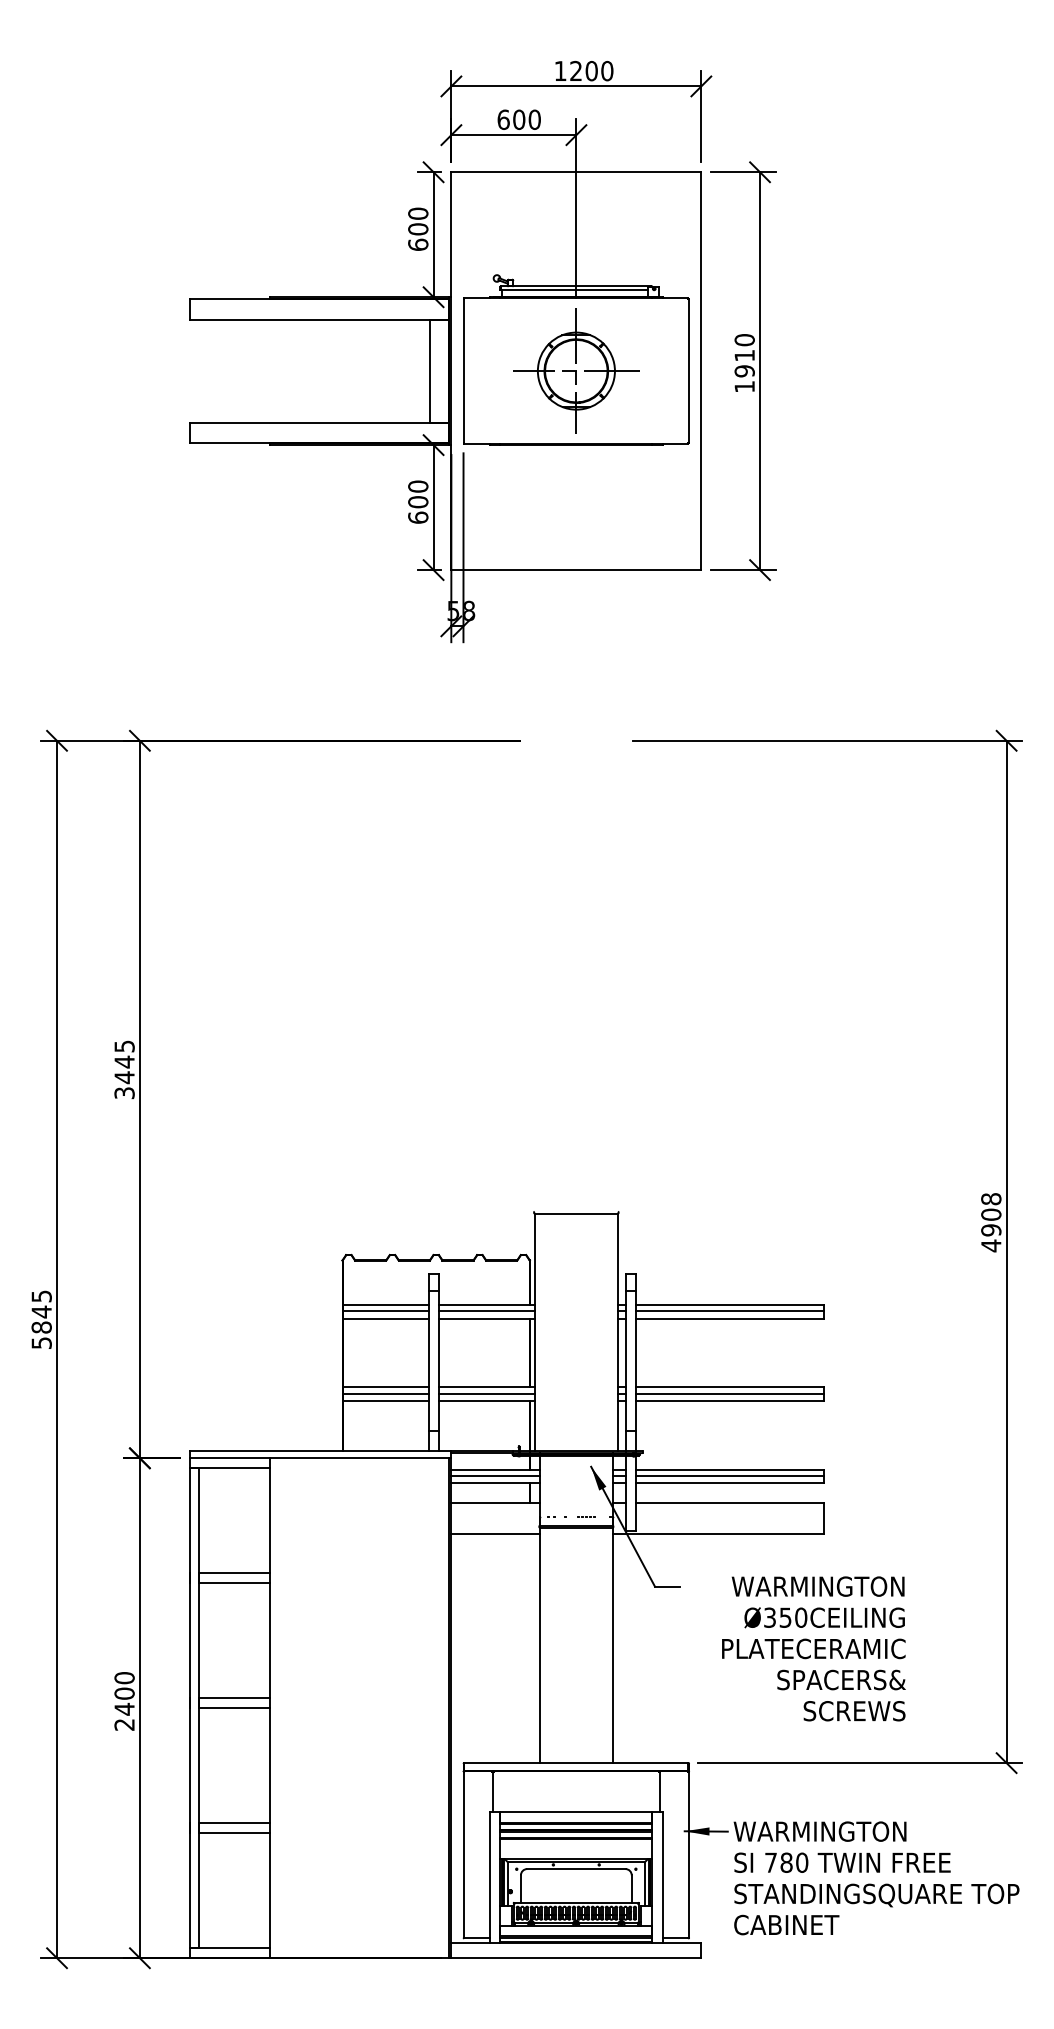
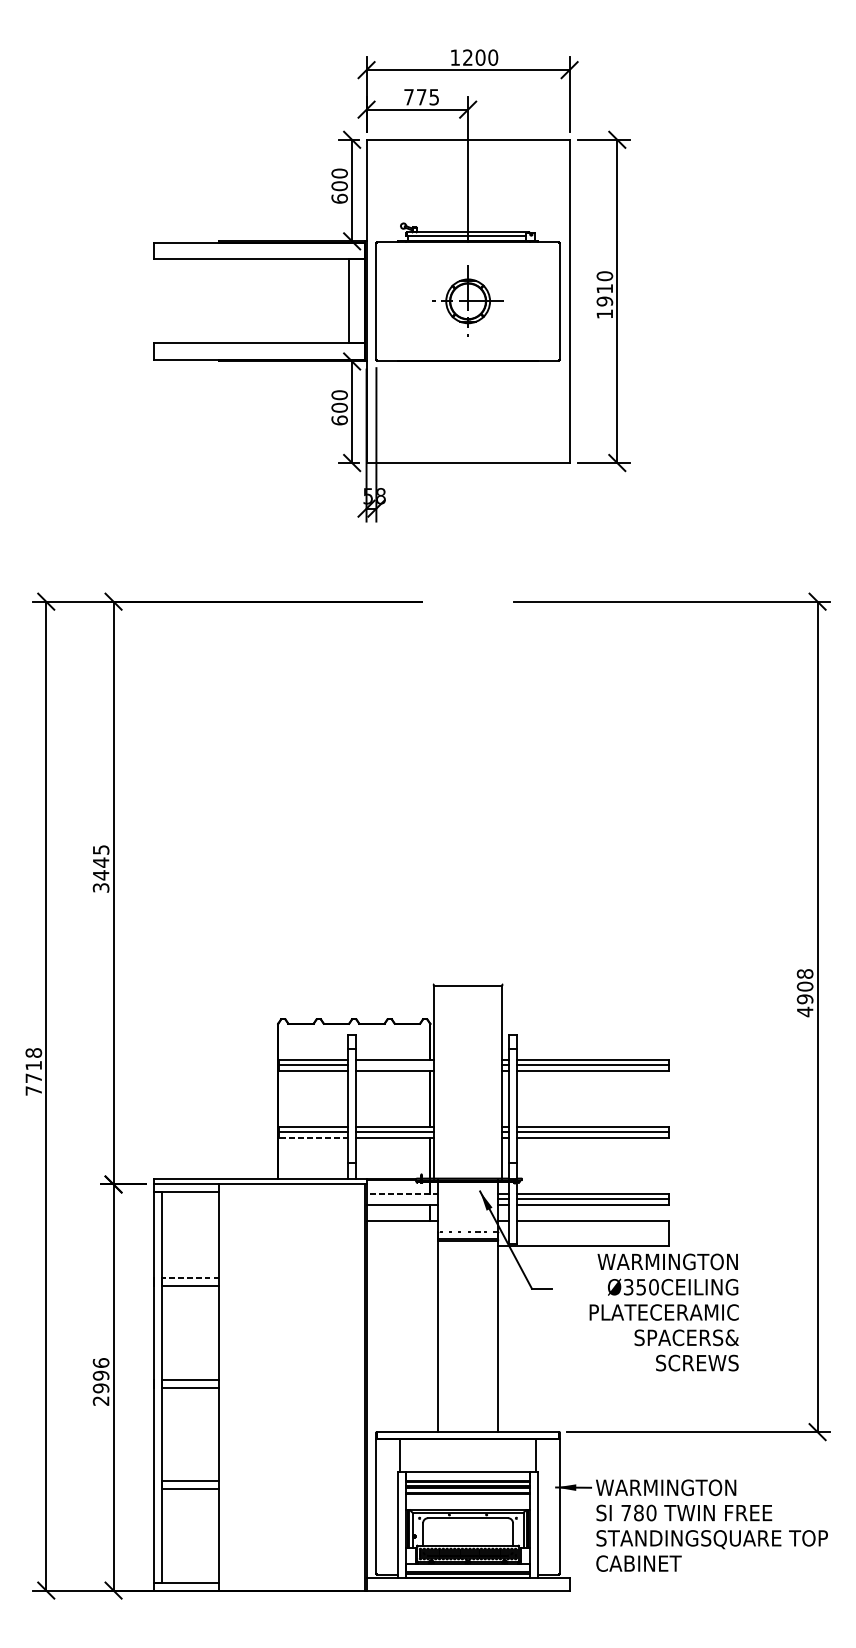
text: (518, 119) -> (421, 96), 600 -> 775
part: (576, 370) -> (468, 300), size x0.7
line: (486, 1311) -> (395, 1065), removed
text: (41, 1319) -> (33, 1071), 5845 -> 7718
line: (386, 1400) -> (313, 1137), solid -> dashed
line: (495, 1469) -> (402, 1193), solid -> dashed
line: (495, 1475) -> (402, 1198), removed
line: (495, 1534) -> (402, 1246), removed
line: (234, 1573) -> (190, 1278), solid -> dashed
text: (813, 1648) -> (663, 1312), moved
text: (124, 1693) -> (101, 1375), 2400 -> 2996

